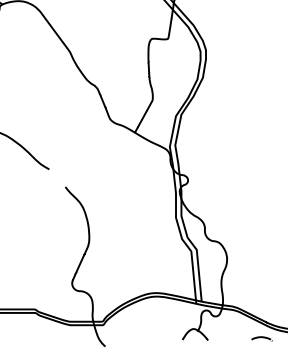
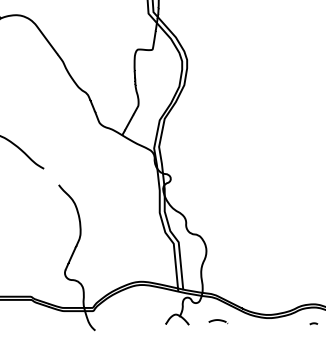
part: (262, 338) -> (218, 321), moved

